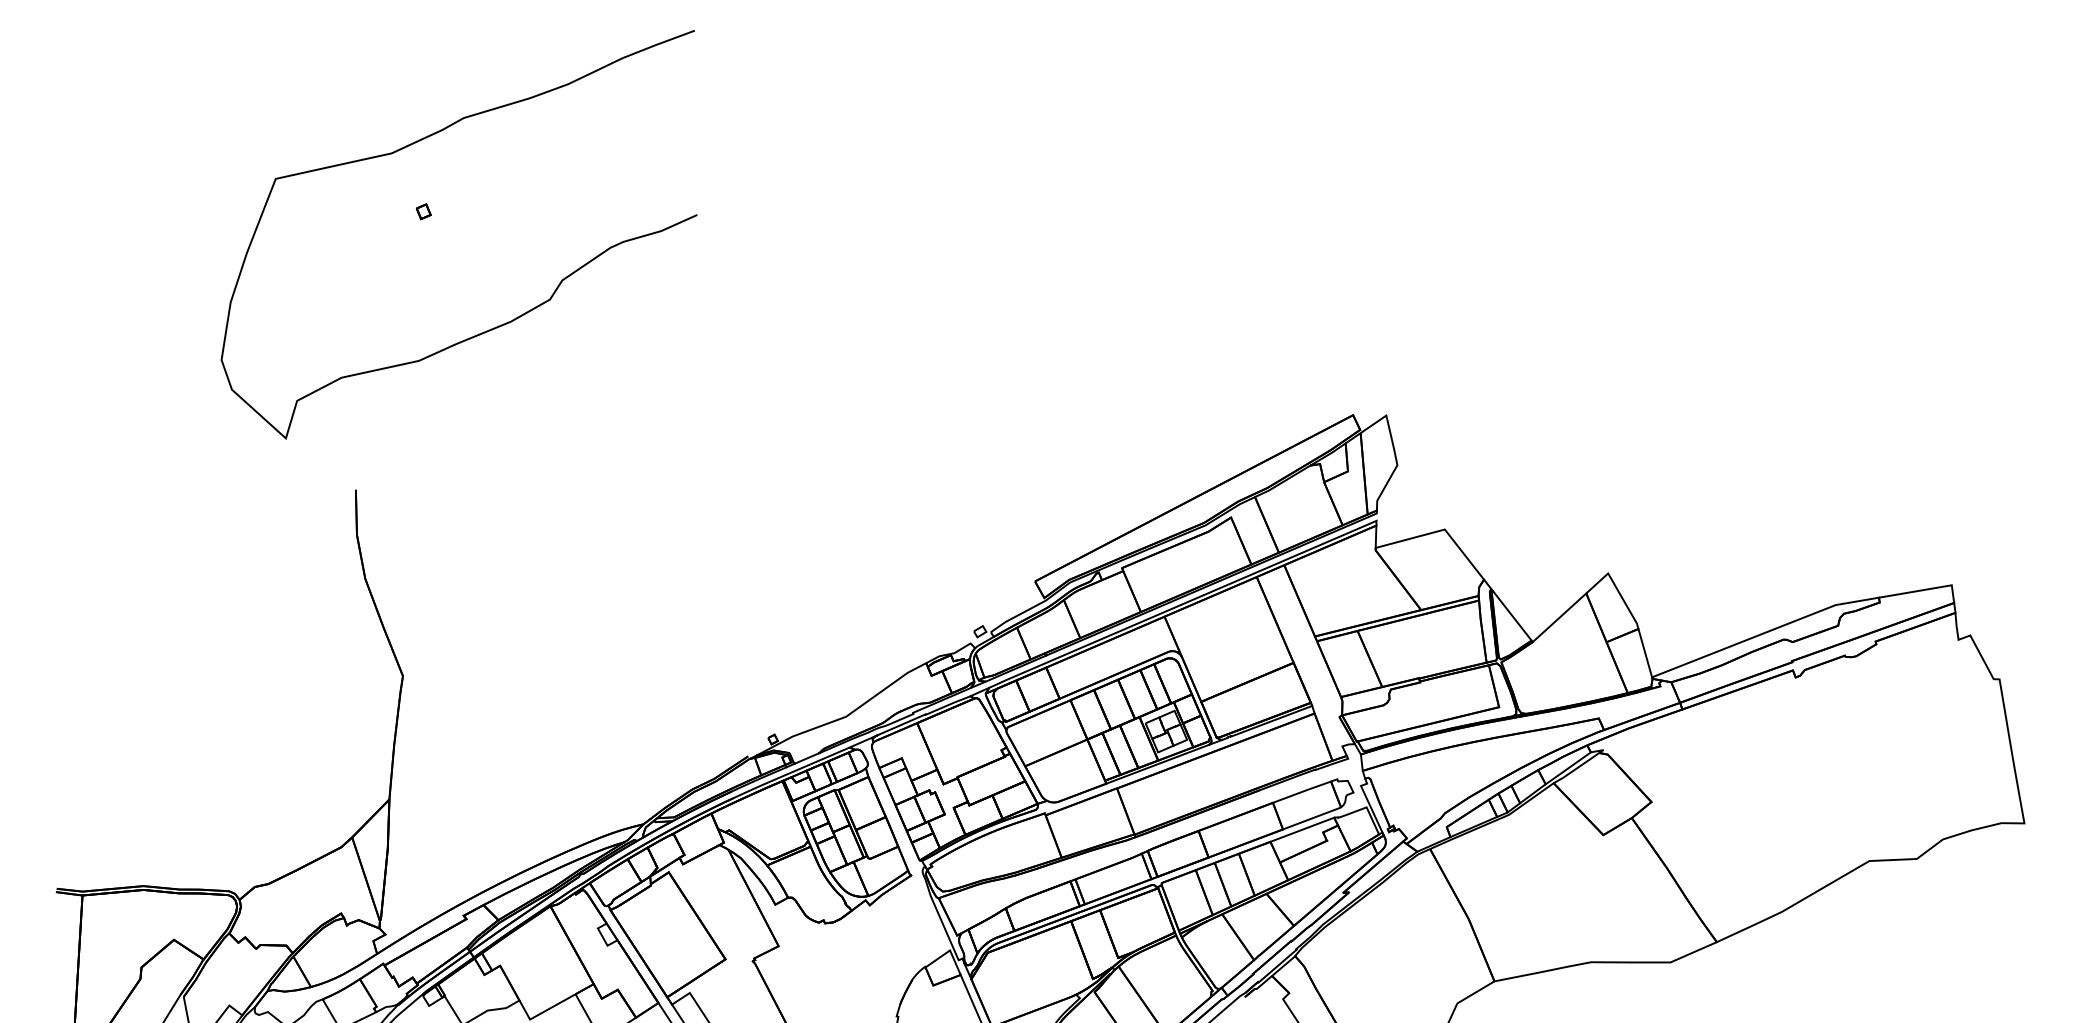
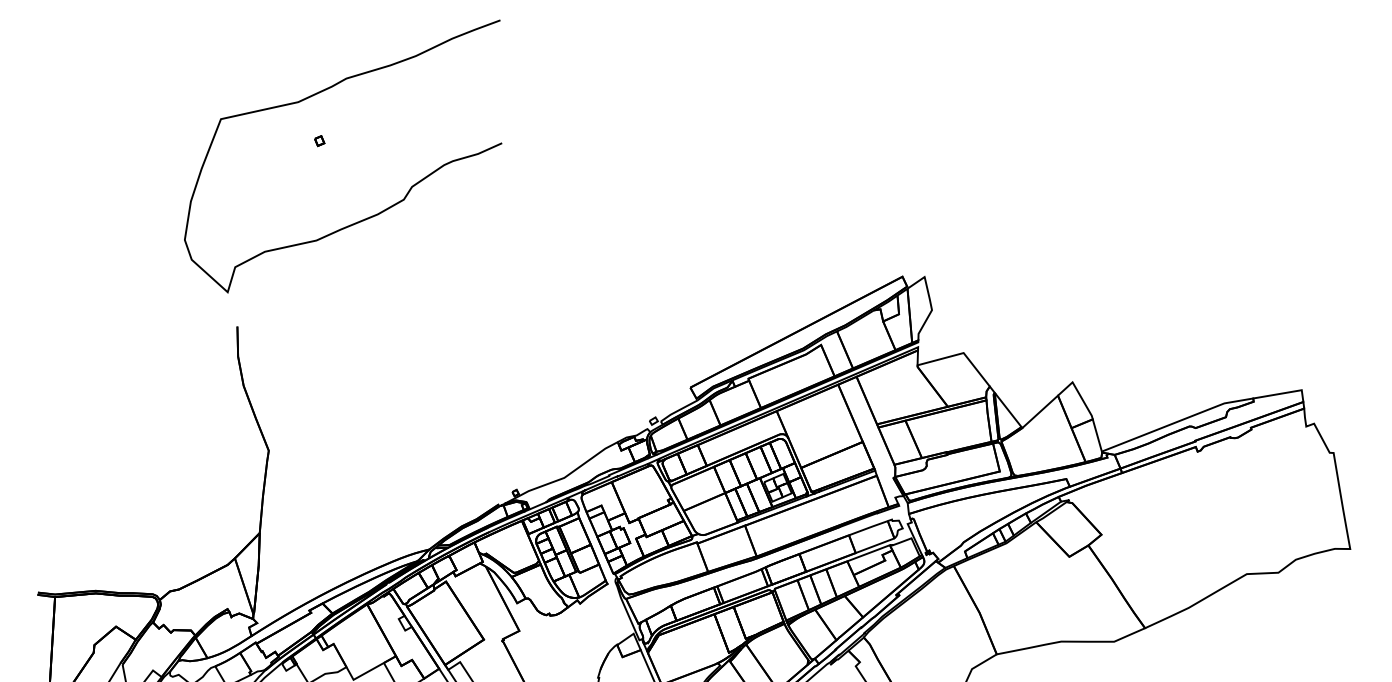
part: (432, 215) -> (325, 143), moved

